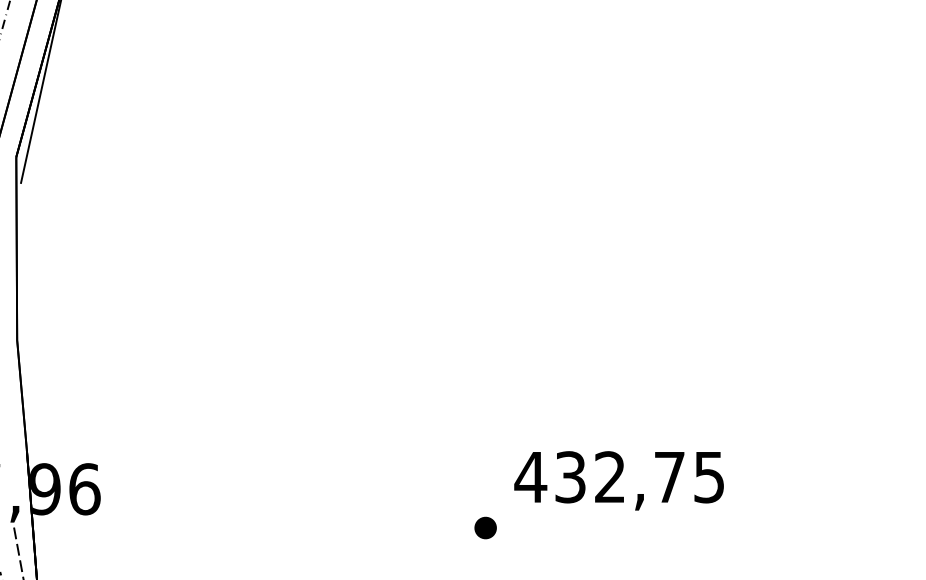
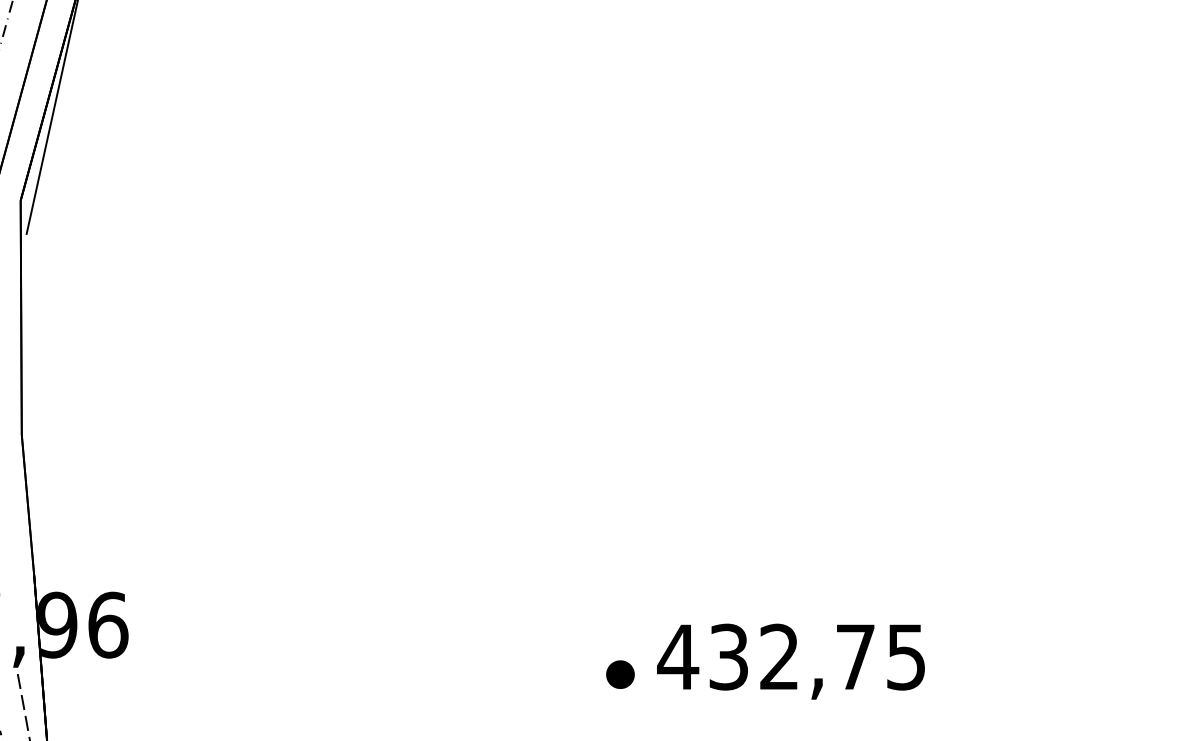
text: (618, 480) -> (790, 661), moved

